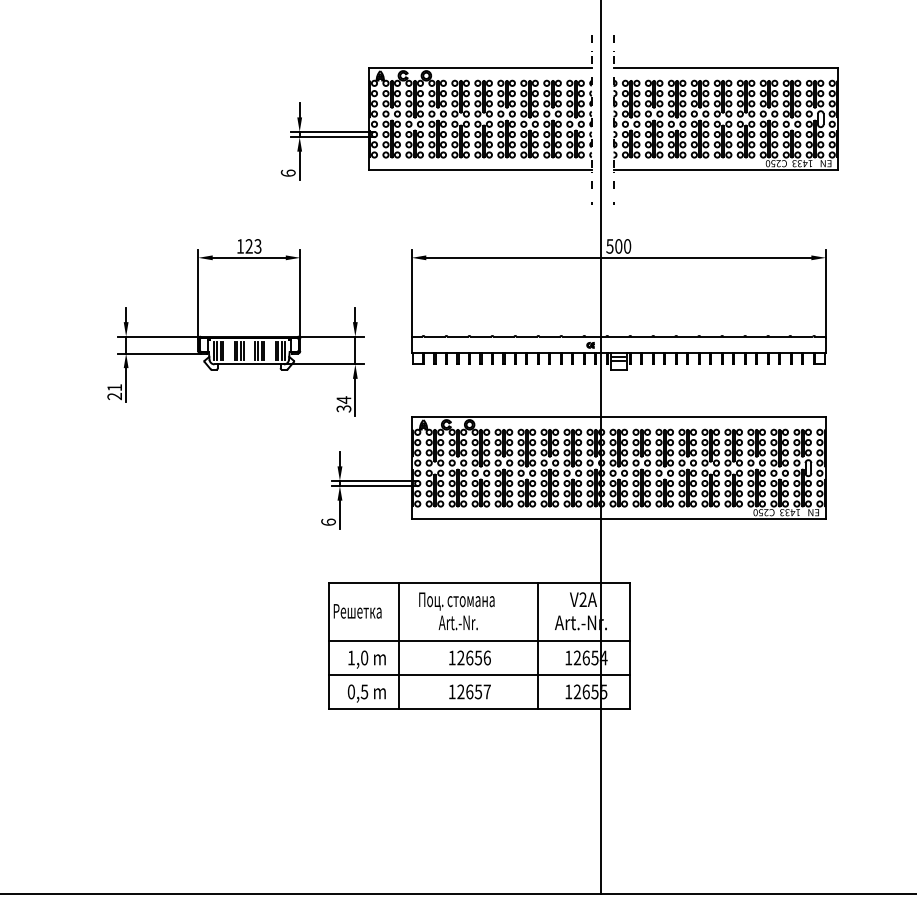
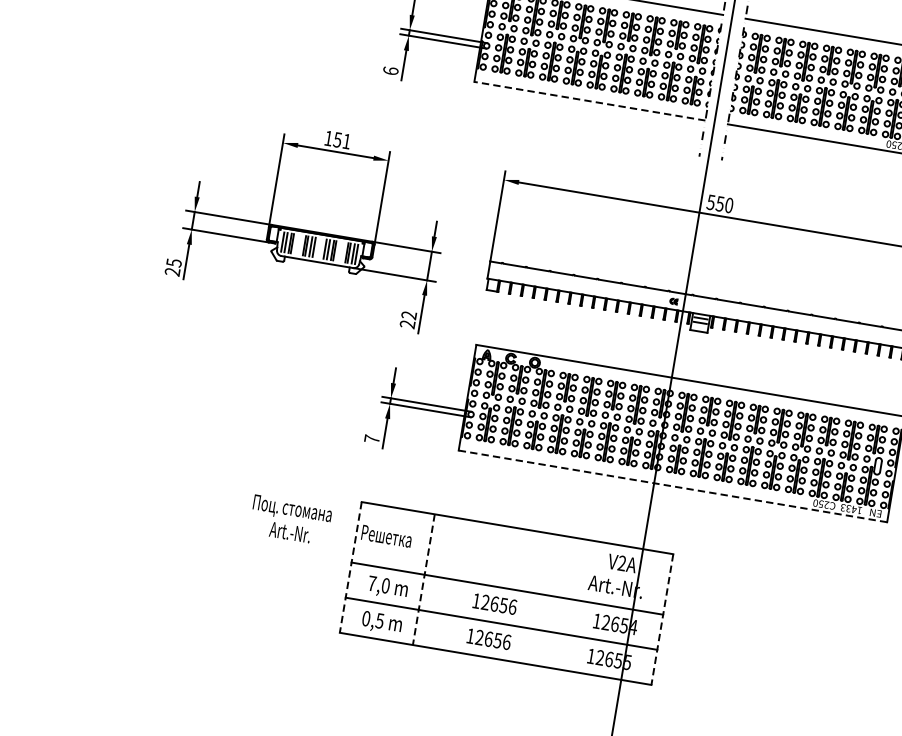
line: (480, 170) -> (590, 101), solid -> dashed
text: (253, 246) -> (342, 140), 123 -> 151
text: (618, 246) -> (719, 204), 500 -> 550
text: (114, 387) -> (173, 262), 21 -> 25
text: (343, 404) -> (407, 319), 34 -> 22
line: (618, 519) -> (672, 486), solid -> dashed
text: (328, 521) -> (372, 438), 6 -> 7
text: (456, 611) -> (290, 520), moved
line: (328, 646) -> (350, 567), solid -> dashed
line: (399, 646) -> (423, 580), solid -> dashed
line: (538, 646) -> (567, 604), removed
line: (629, 646) -> (661, 619), solid -> dashed
text: (351, 657) -> (372, 583), 1,0 -> 7,0
text: (486, 691) -> (506, 641), 12657 -> 12656

